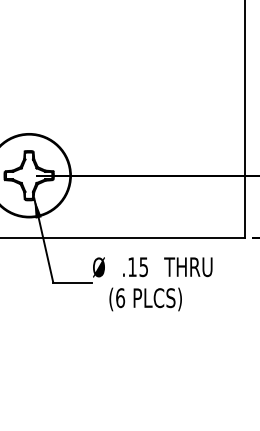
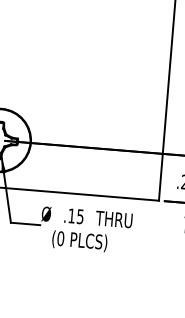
text: (120, 297) -> (60, 238), (6 -> (0

